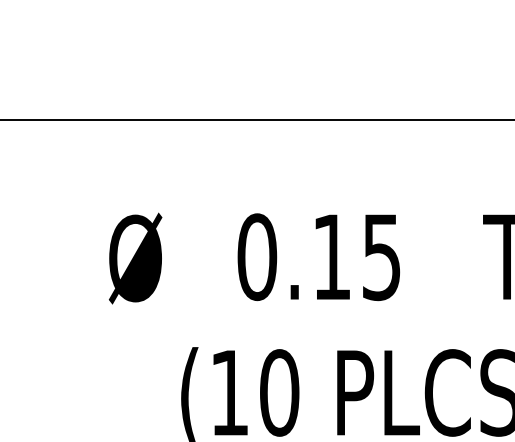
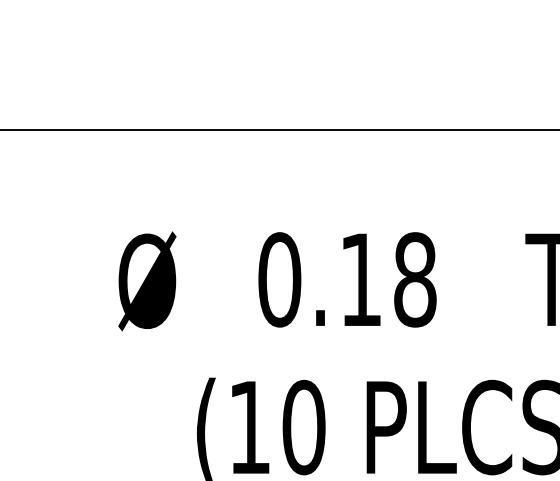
text: (381, 257) -> (414, 280), 0.15 -> 0.18

